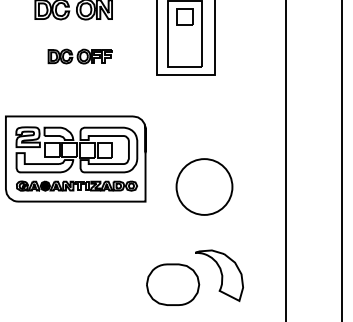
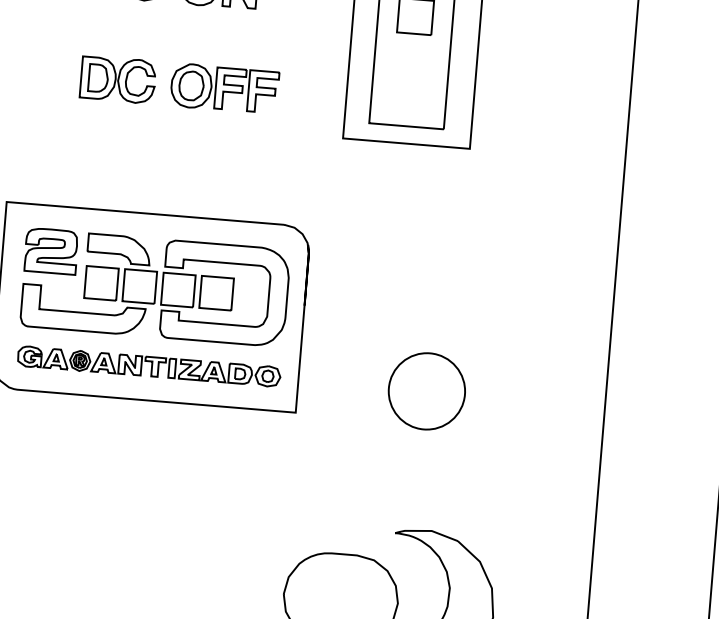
part: (79, 56) -> (177, 84), size x1.43
circle: (204, 186) -> (427, 390), size x0.62

